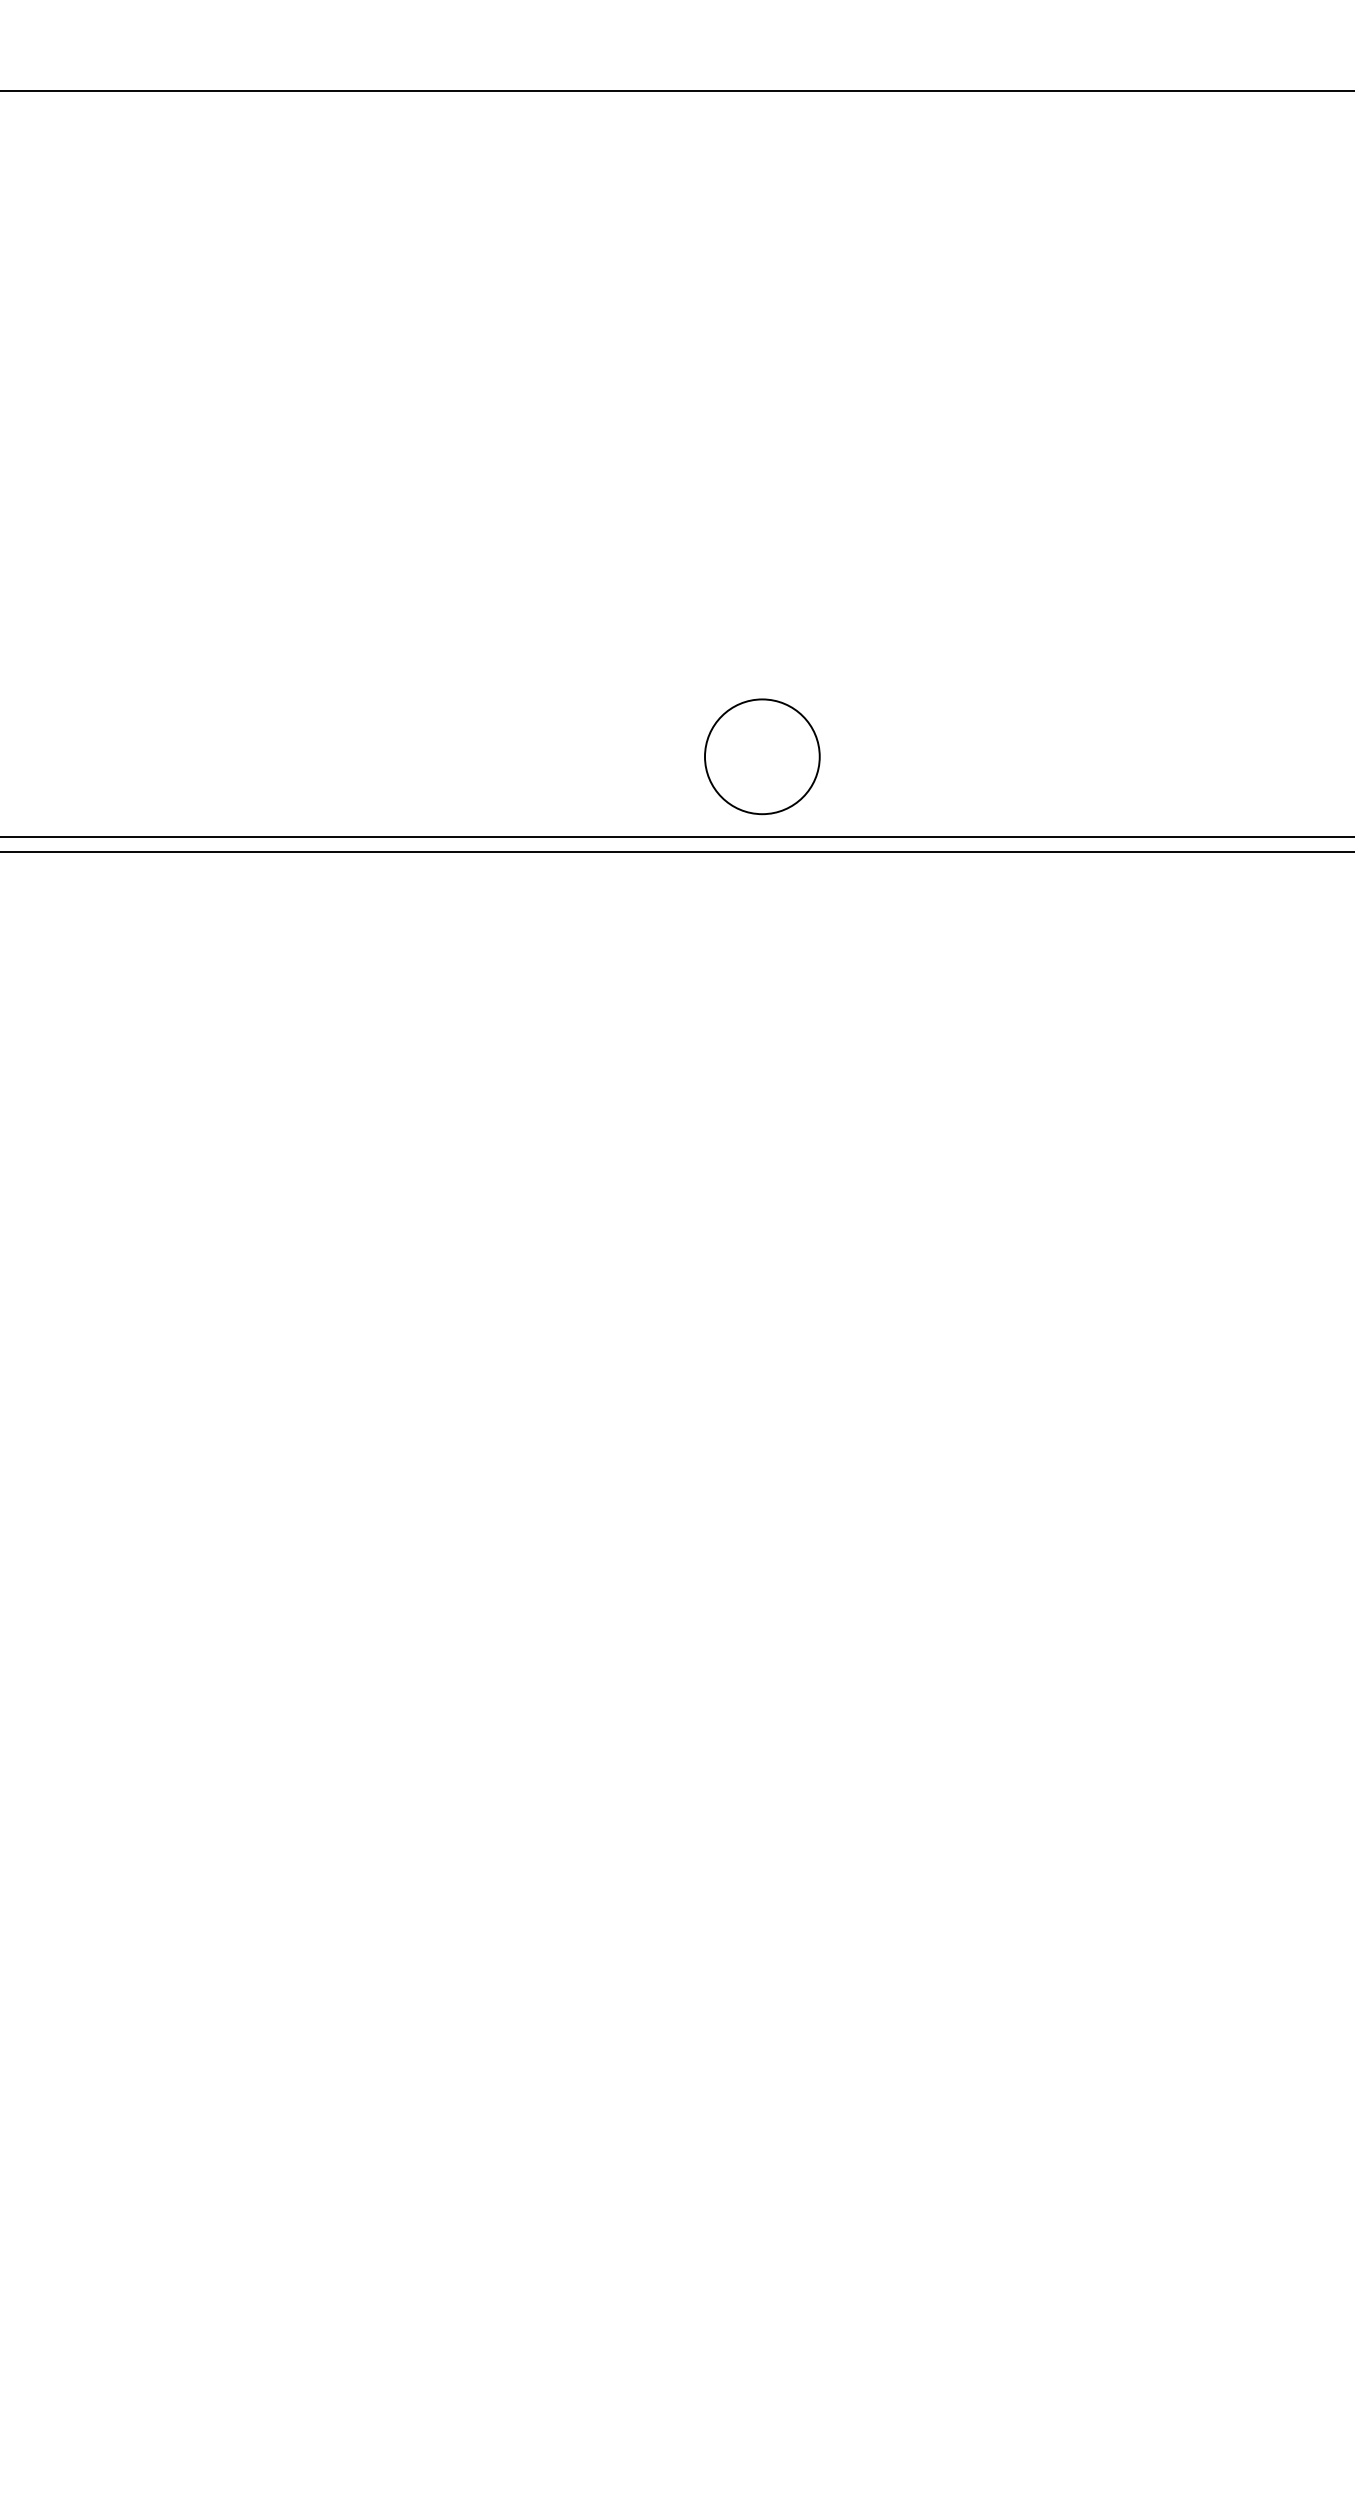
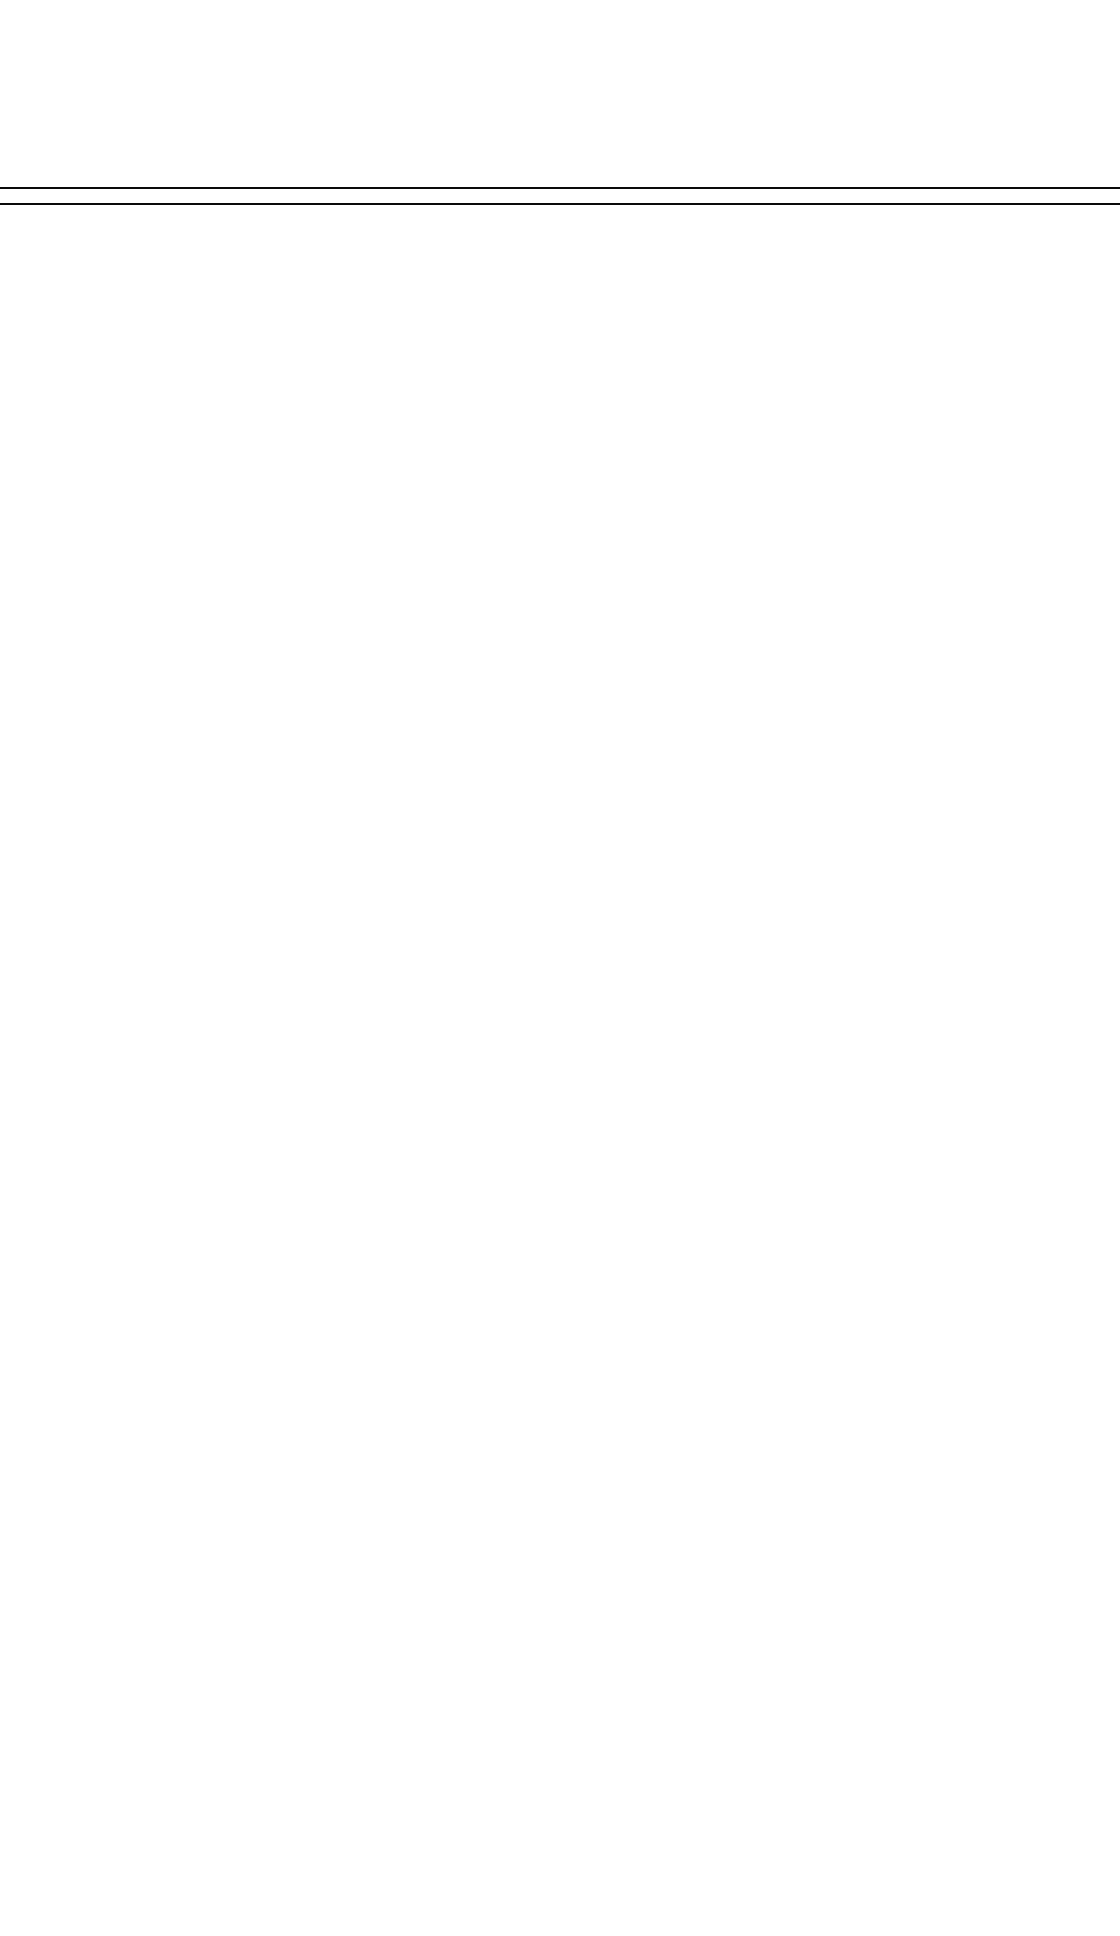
circle: (762, 756) -> (711, 106), removed

